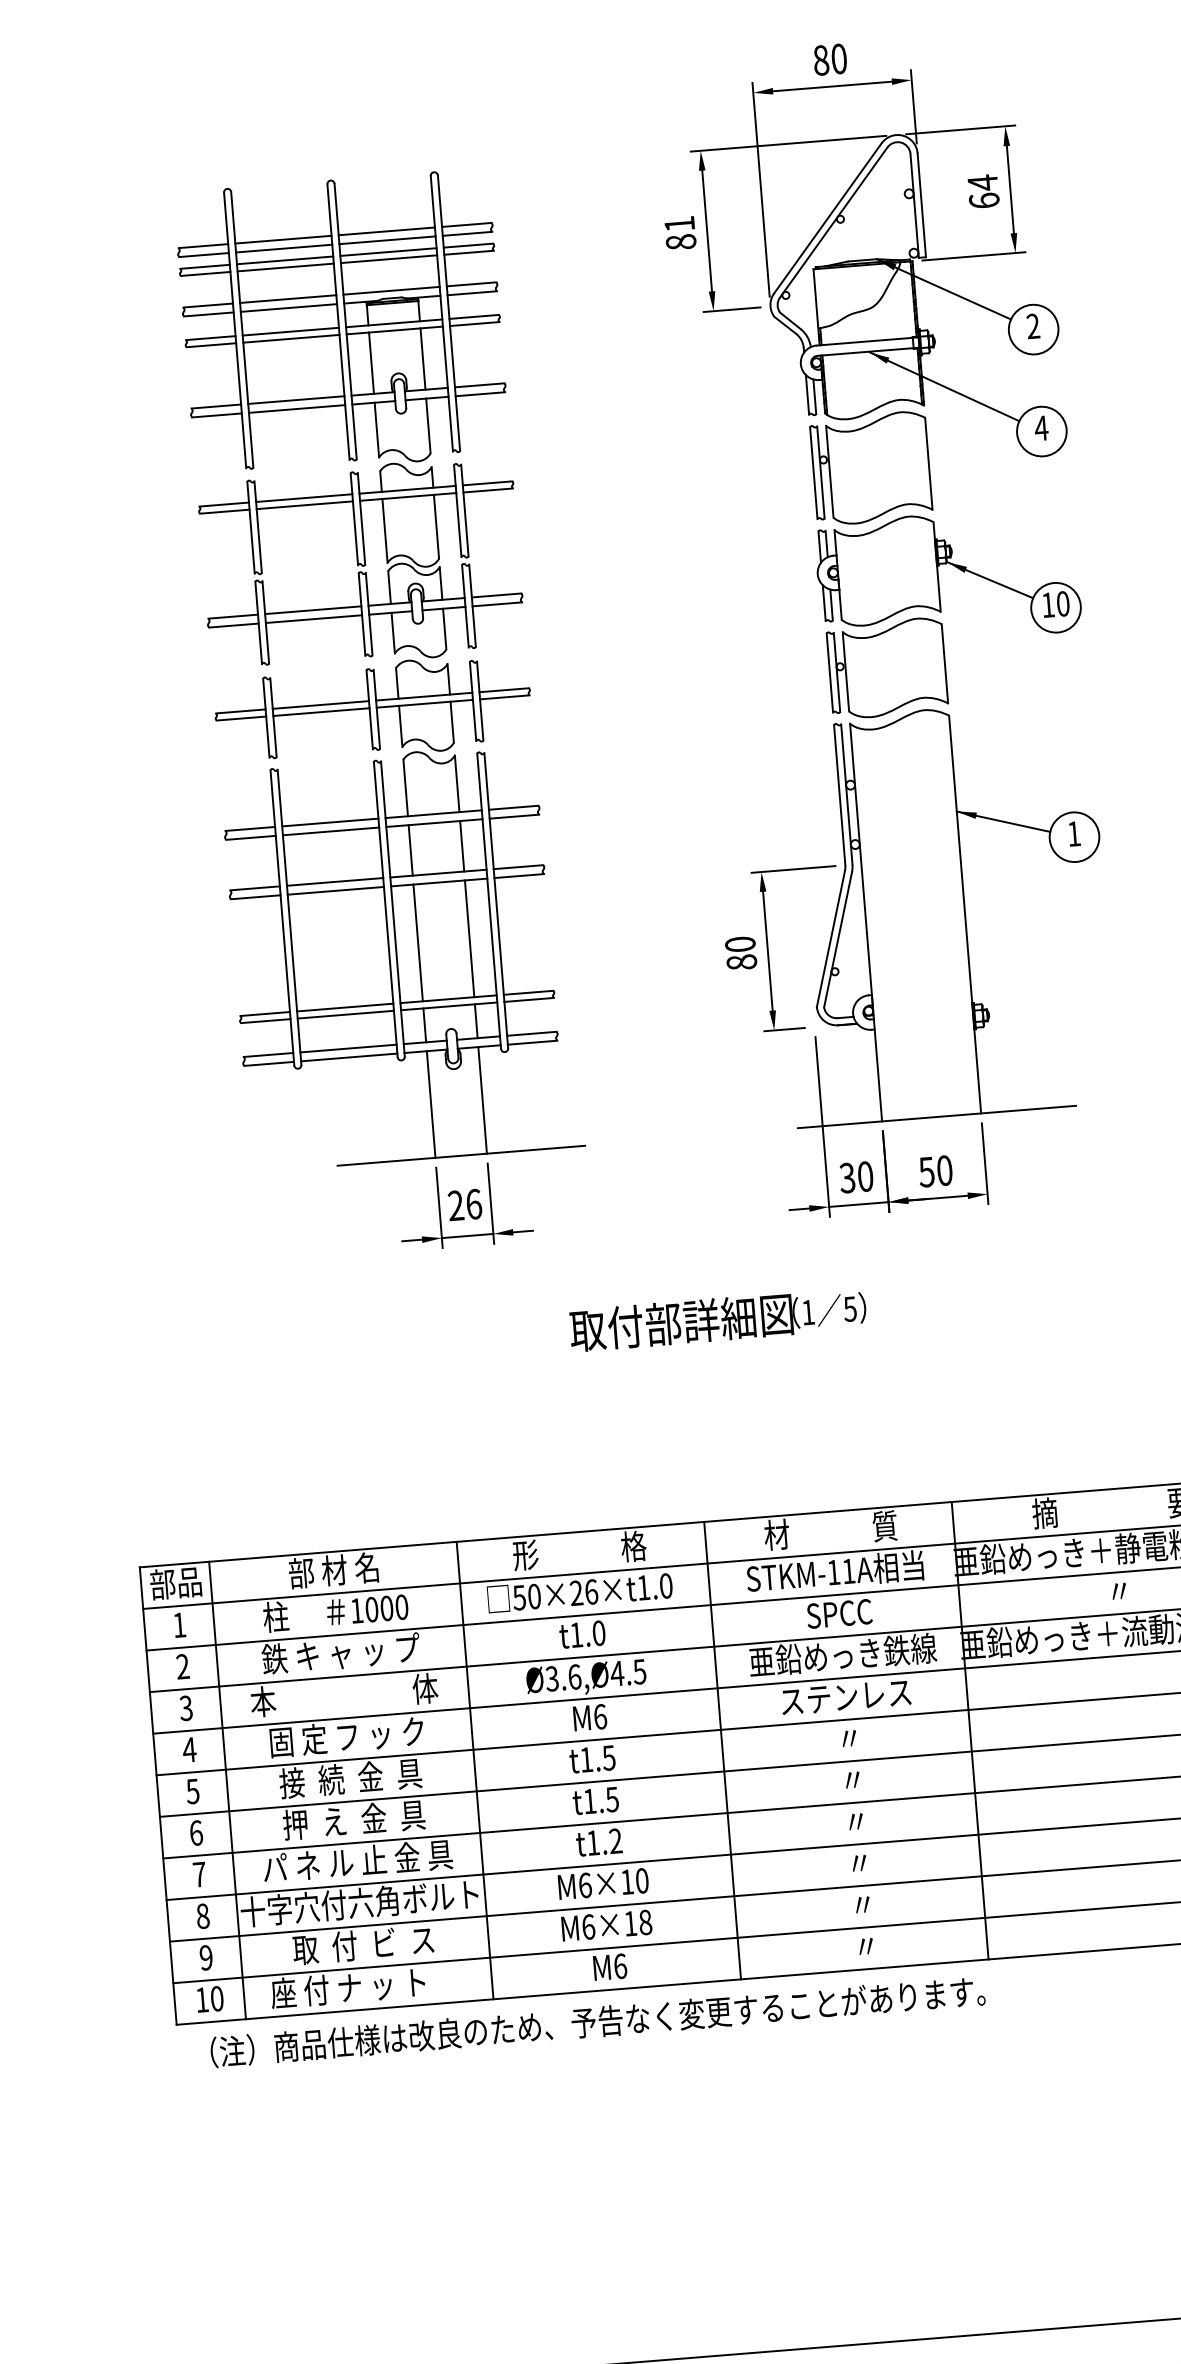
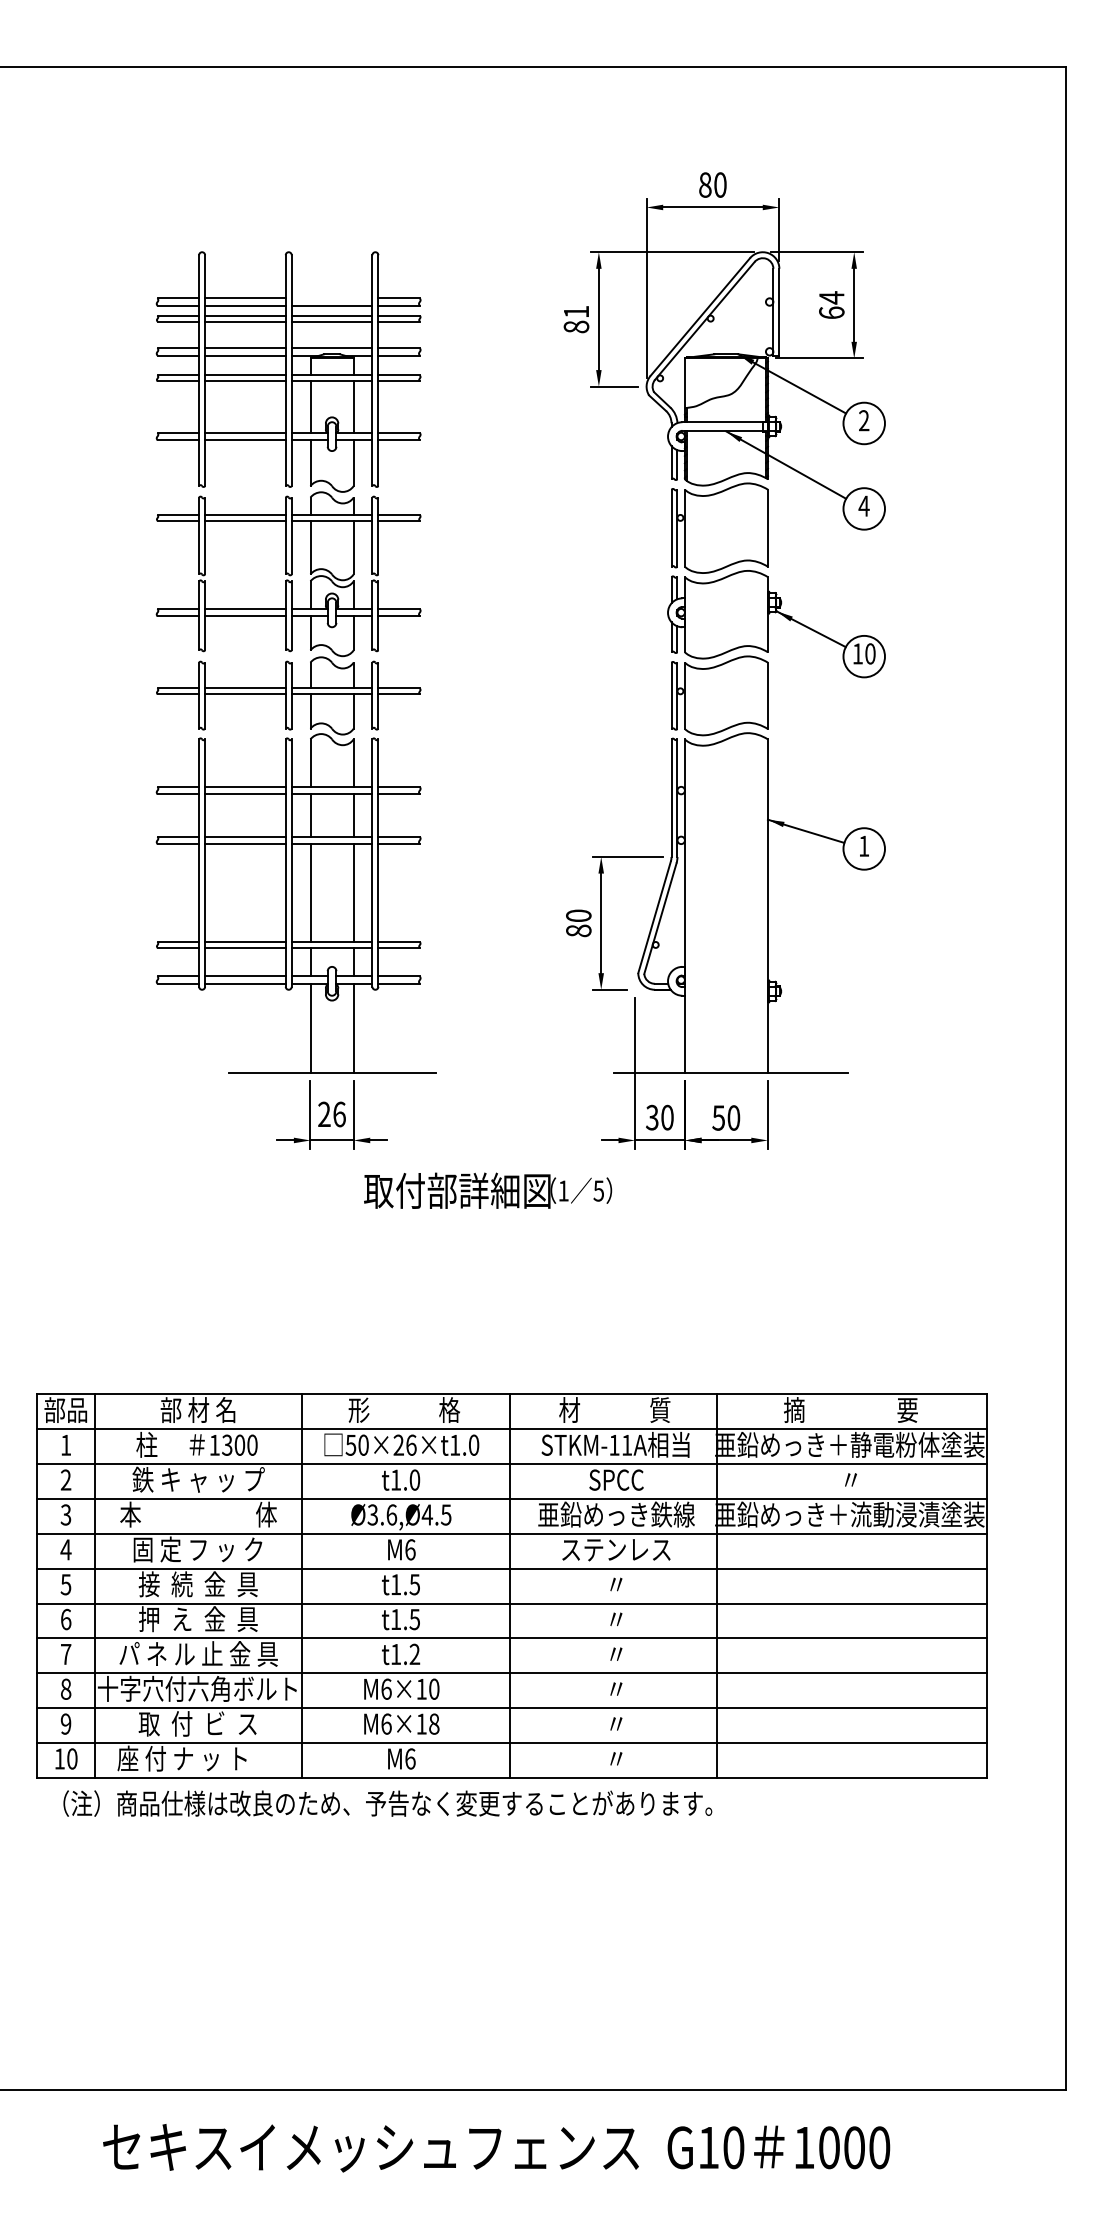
line: (386, 231) -> (331, 298), removed
text: (718, 1319) -> (488, 1190), moved
text: (372, 1608) -> (227, 1444), 1000 -> 1300

